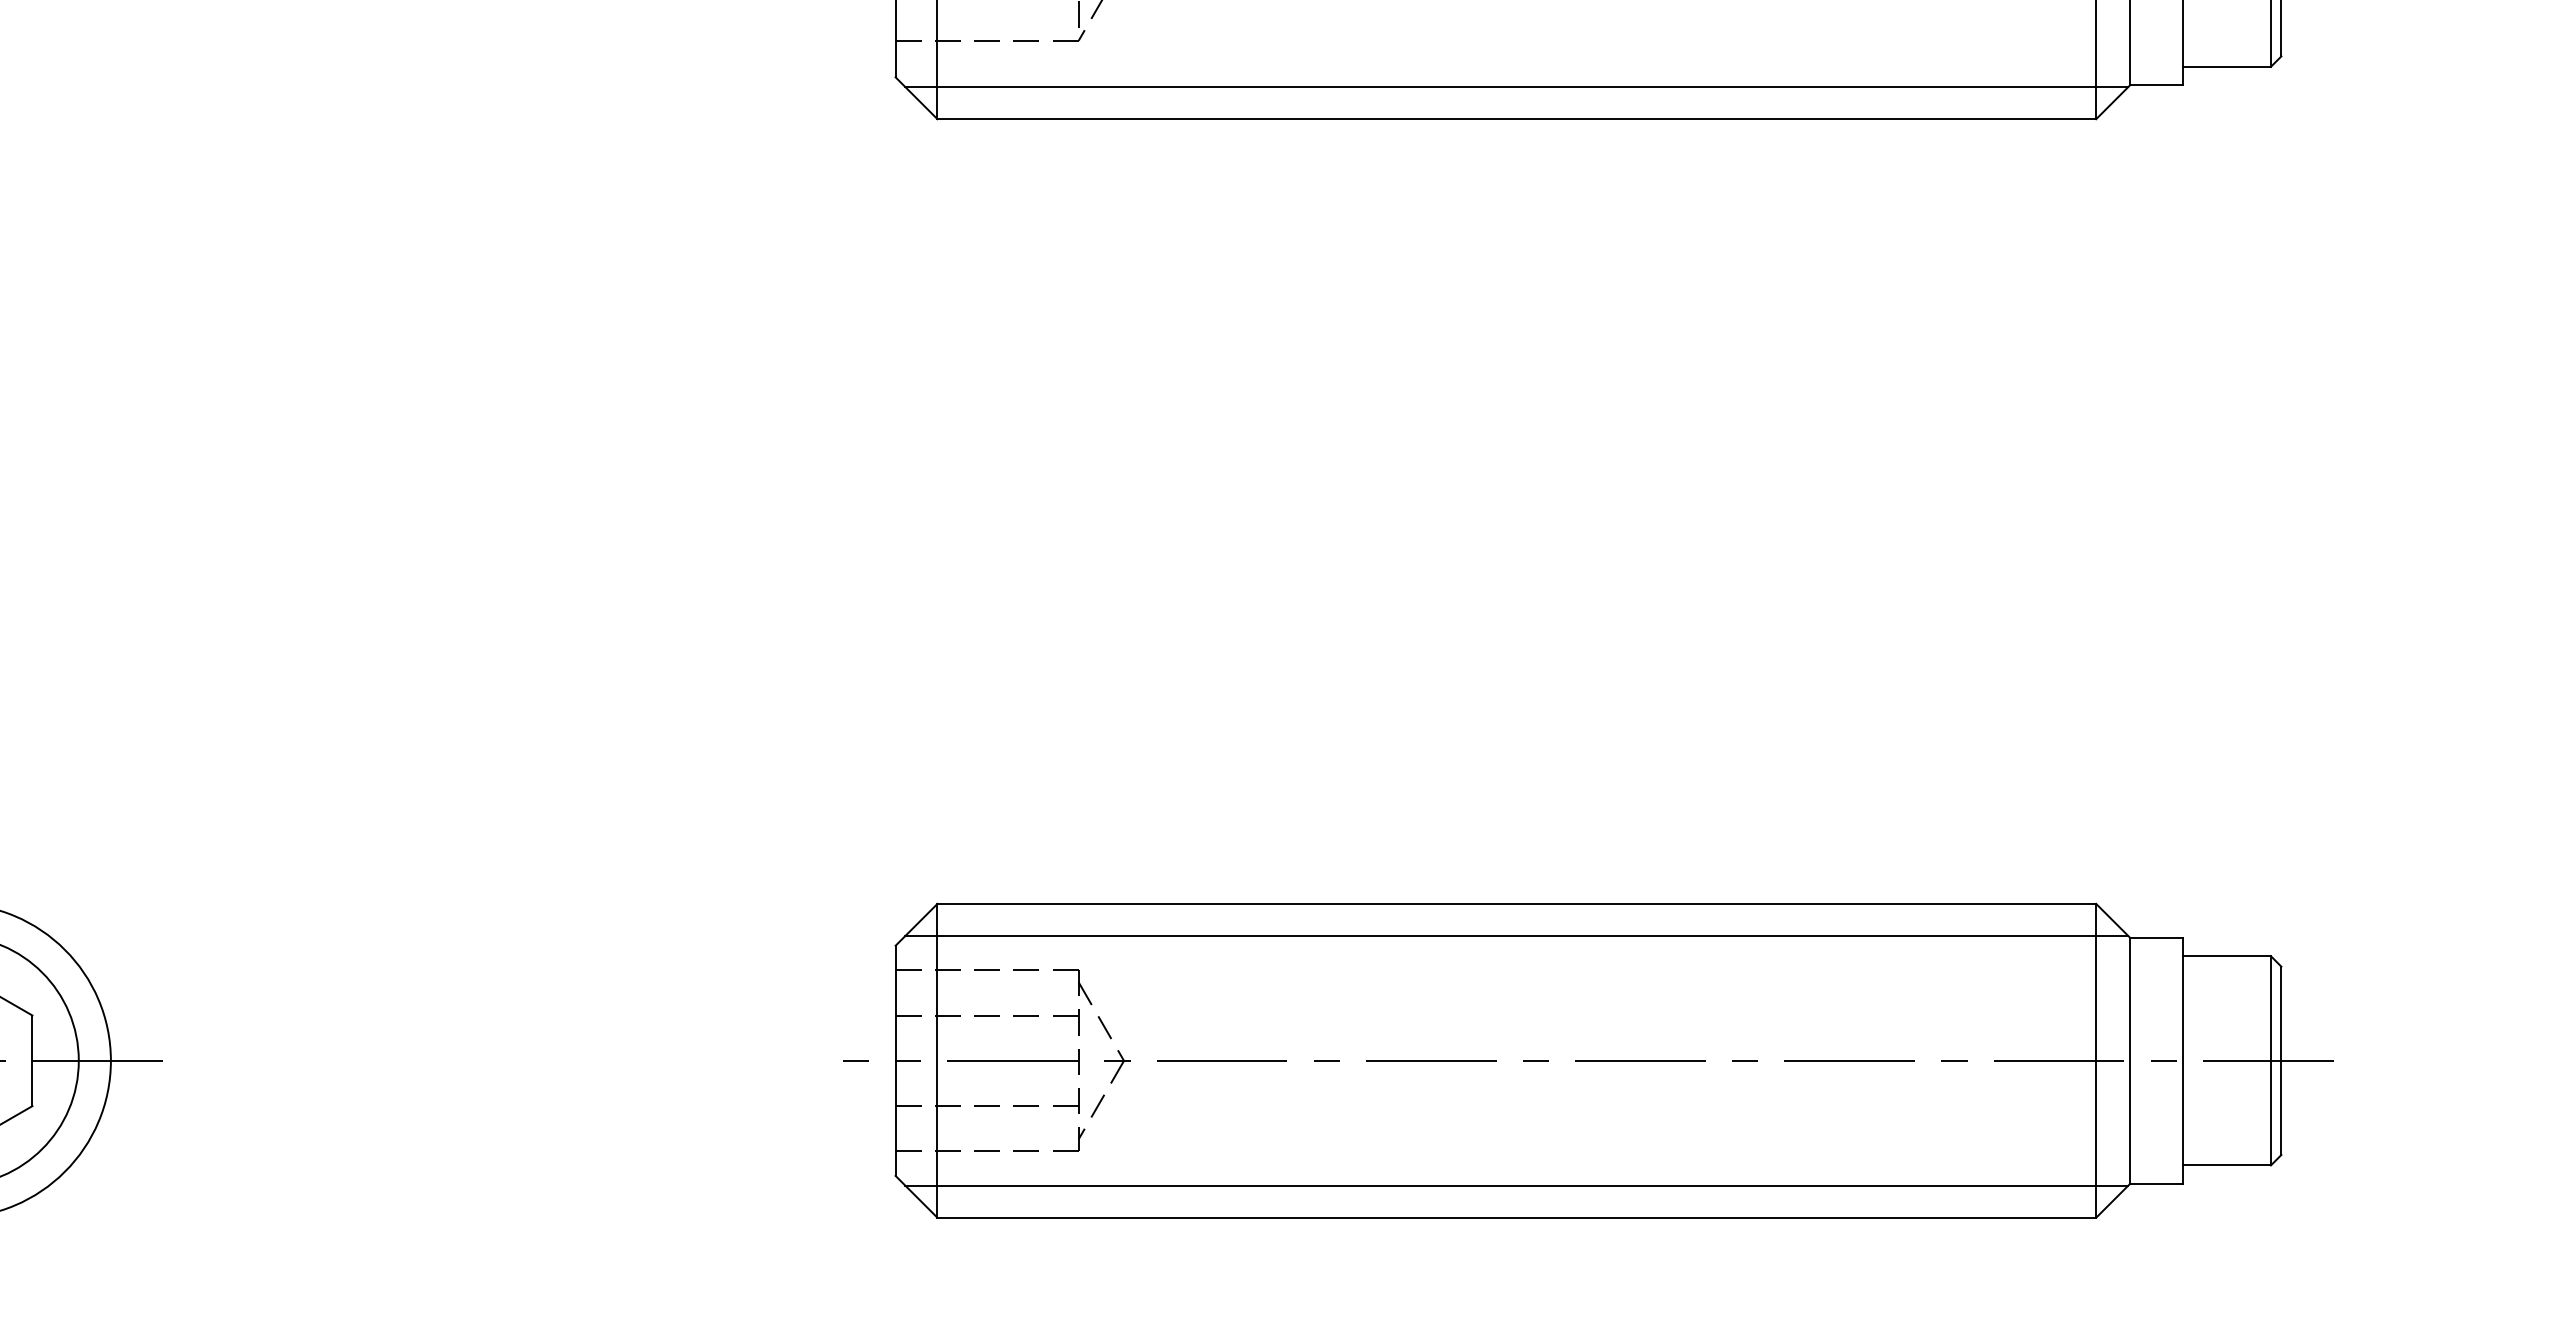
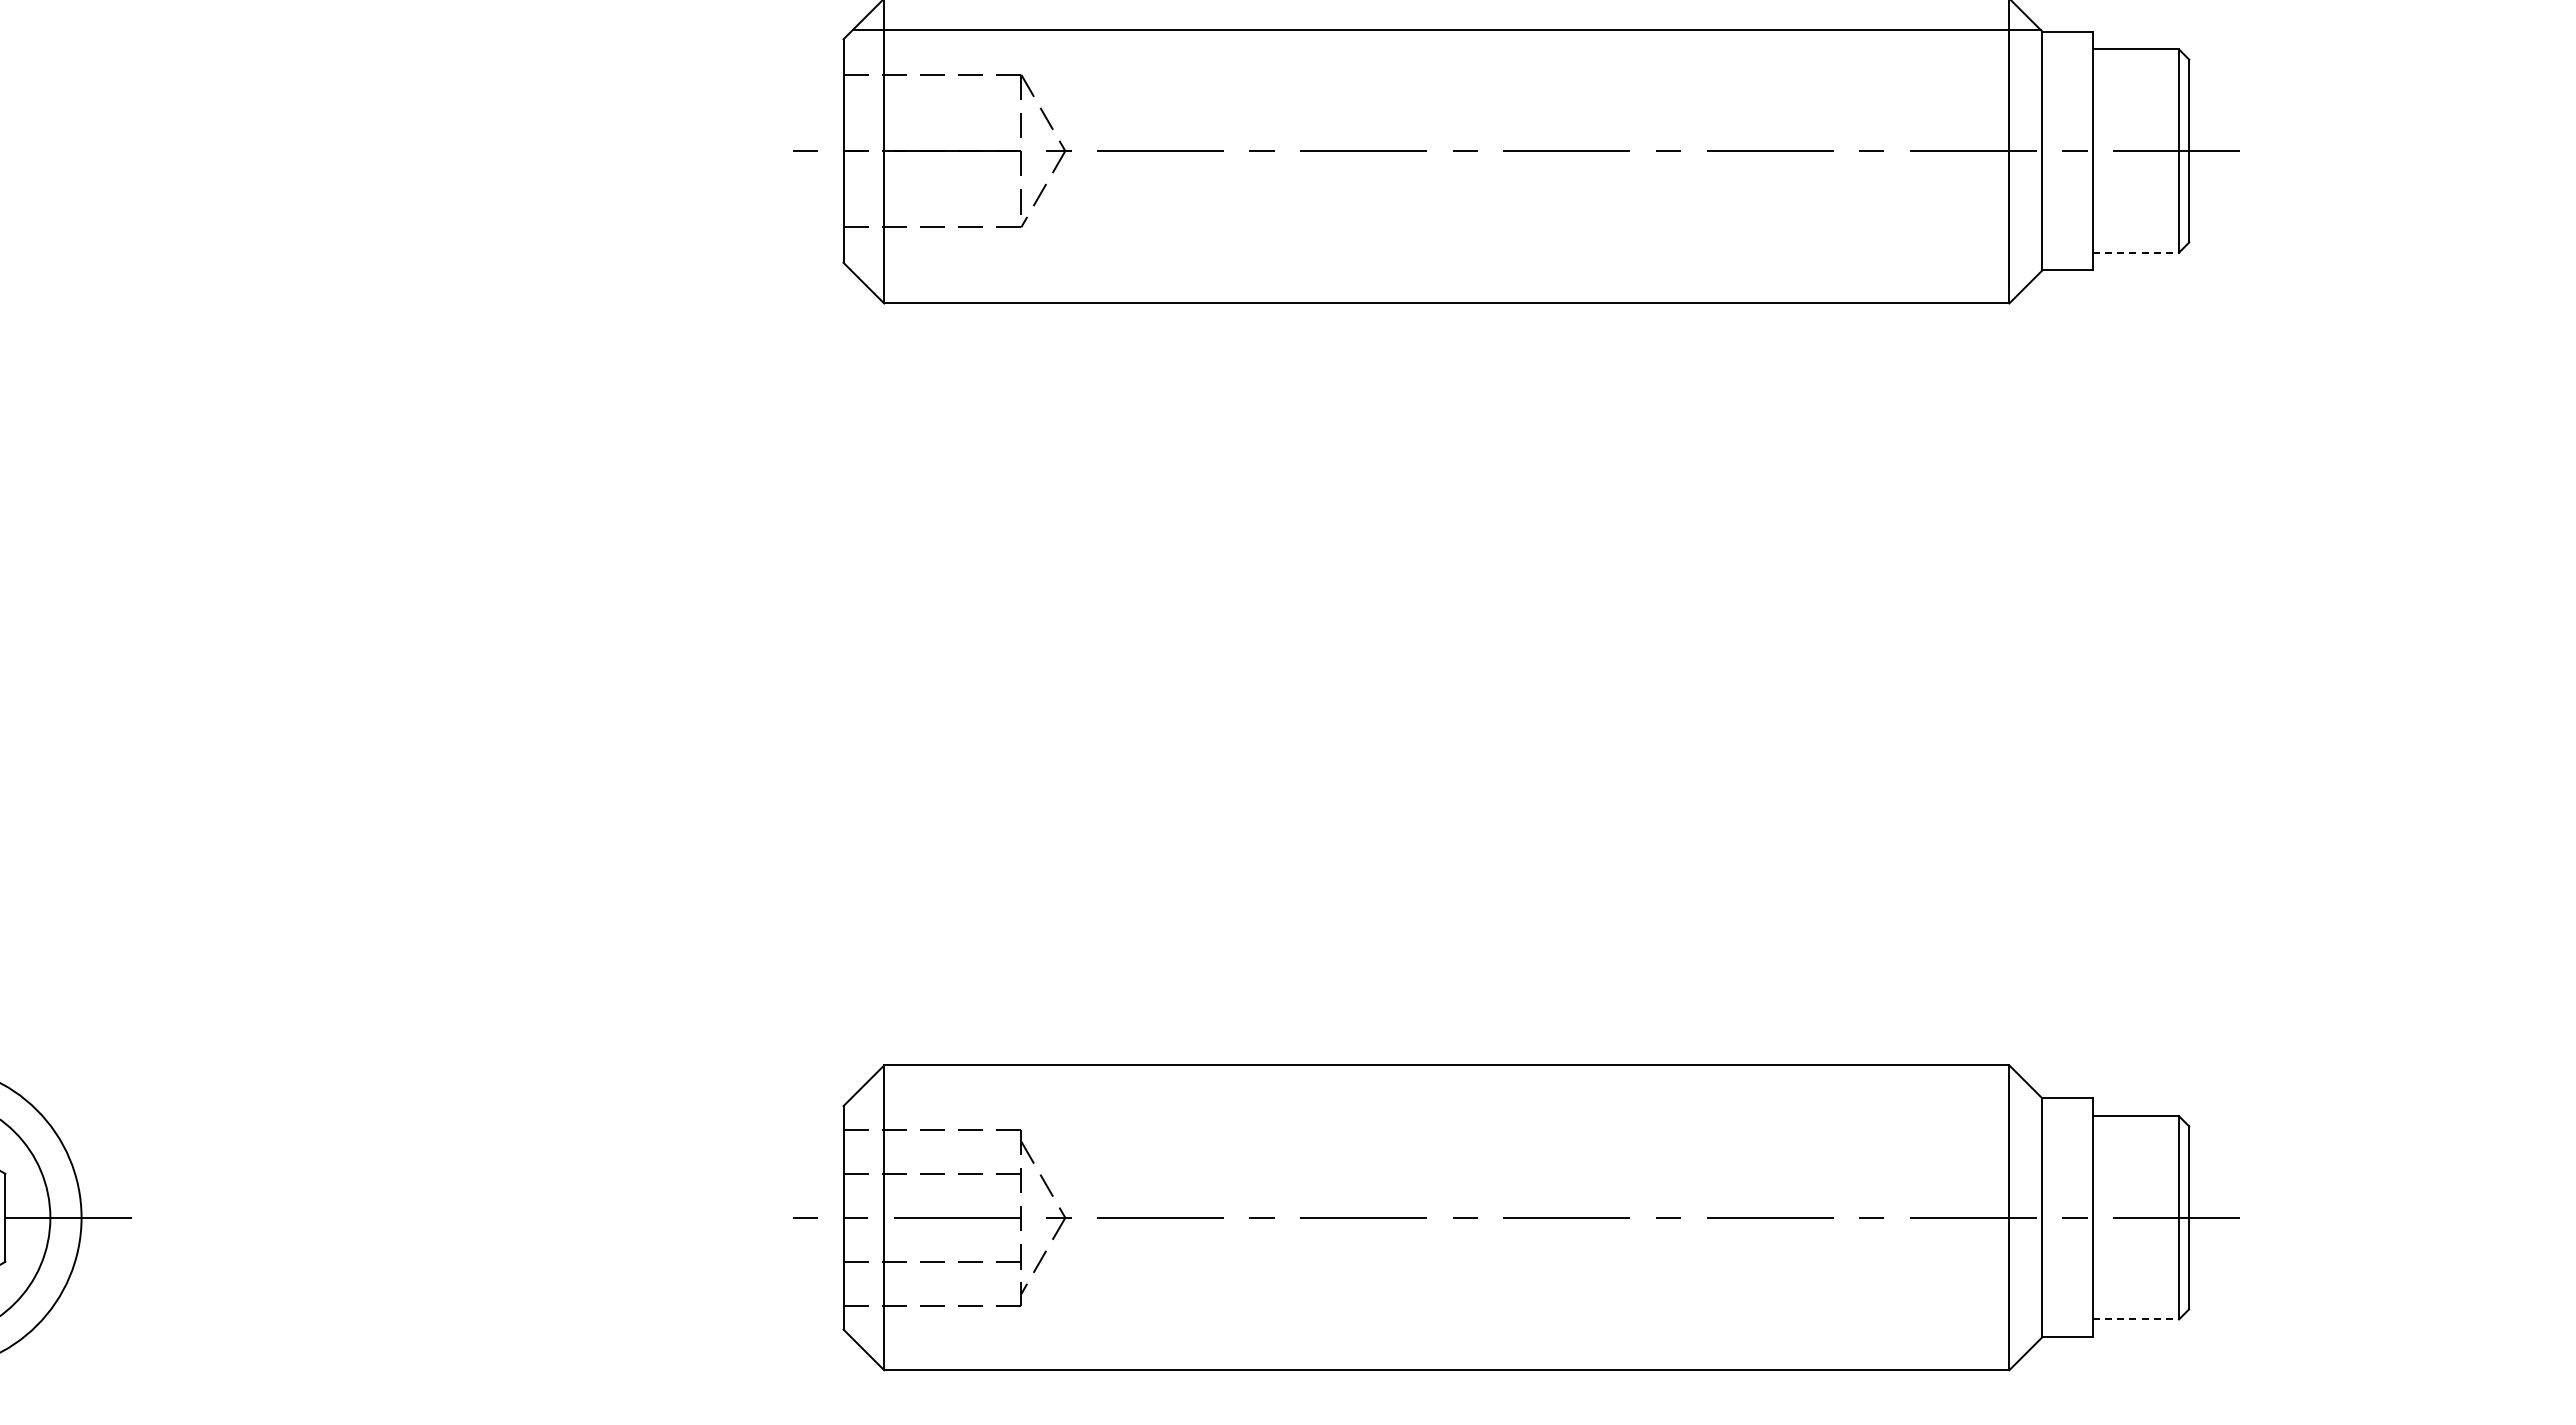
line: (2227, 66) -> (2136, 252), solid -> dashed
line: (1516, 87) -> (1446, 272), removed
line: (1516, 935) -> (1446, 1096), removed
line: (2227, 1165) -> (2136, 1319), solid -> dashed
line: (1516, 1186) -> (1446, 1339), removed

